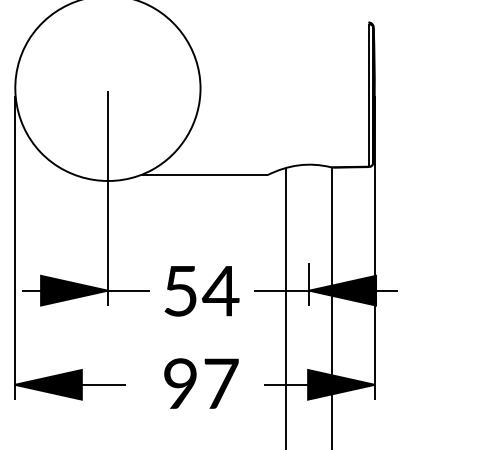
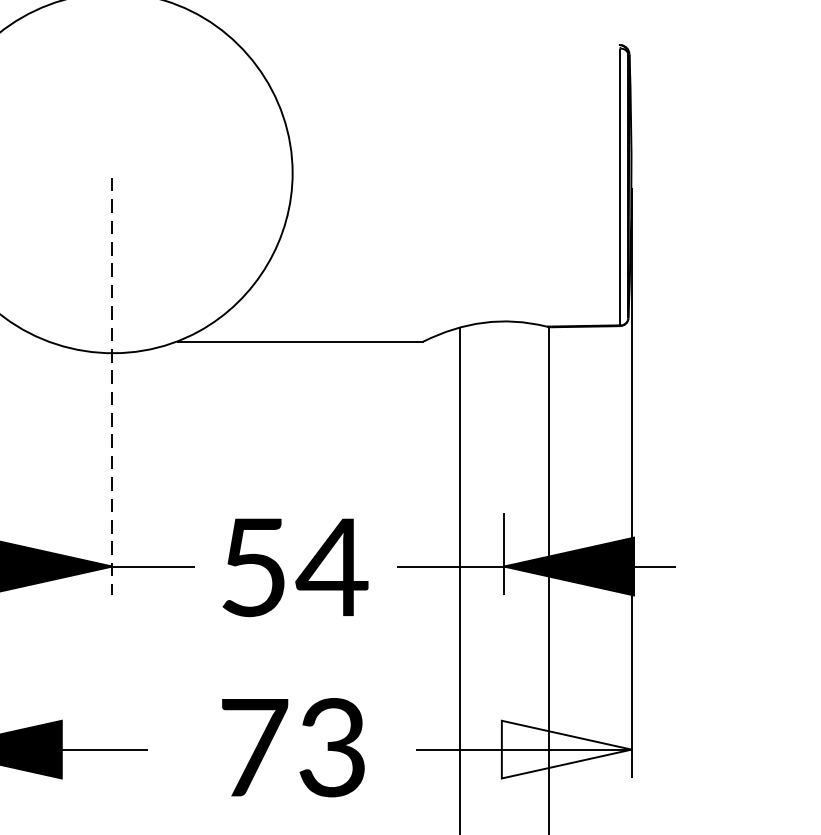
line: (107, 198) -> (111, 387), solid -> dashed
text: (201, 383) -> (294, 747), 97 -> 73
fill: (341, 384) -> (566, 749), removed

